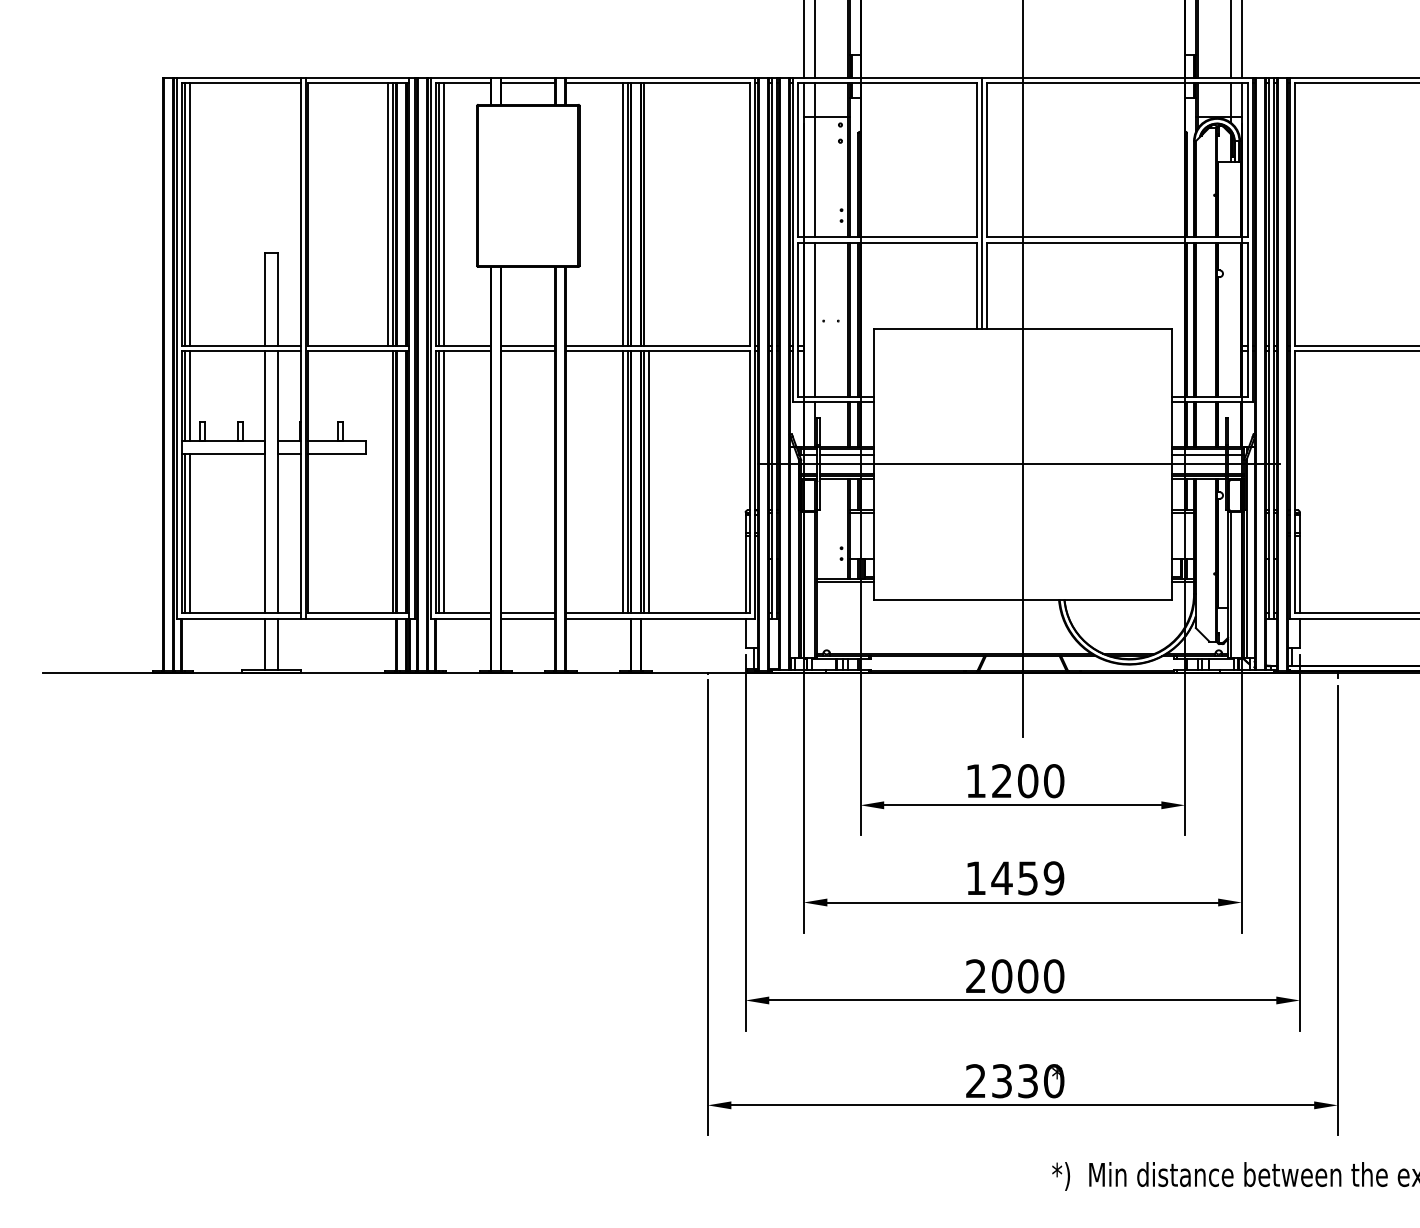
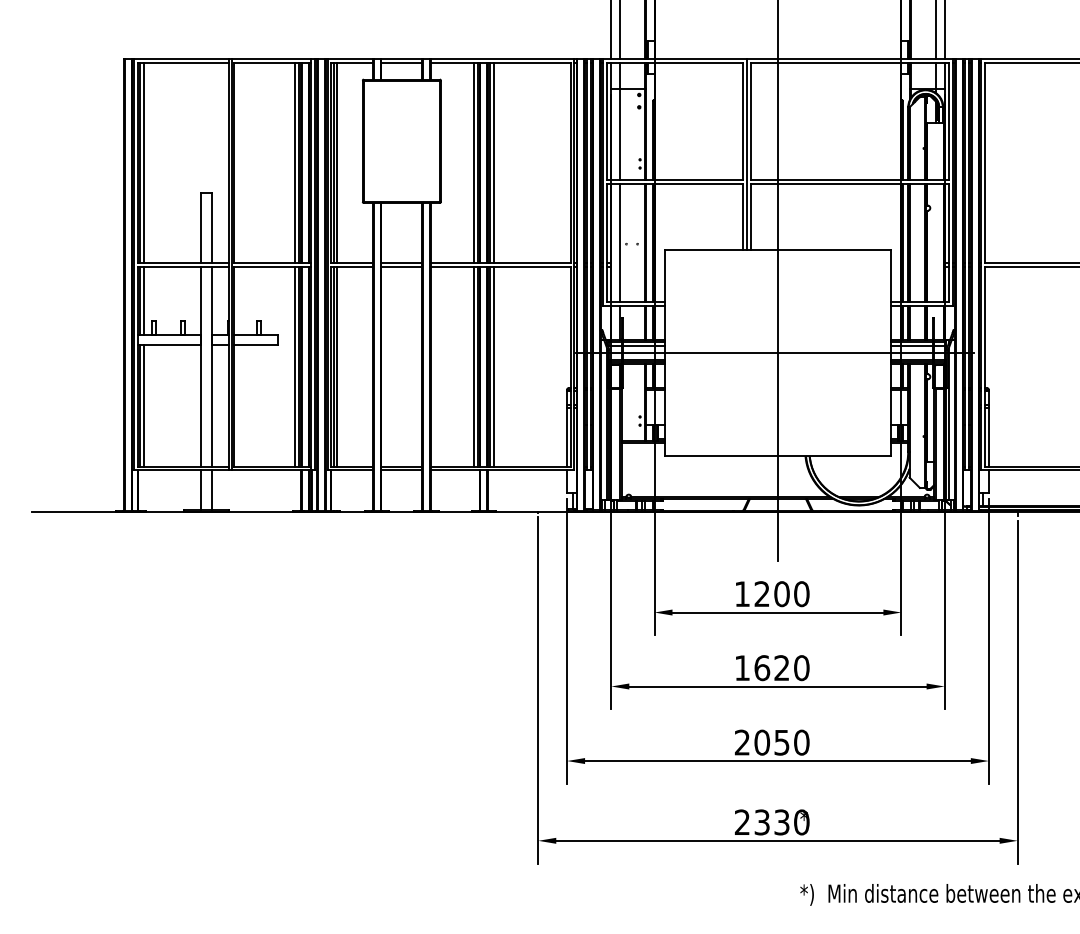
line: (649, 213) -> (493, 162), added
line: (388, 481) -> (295, 366), added
text: (1027, 878) -> (781, 668), 1459 -> 1620
text: (1027, 976) -> (781, 742), 2000 -> 2050

